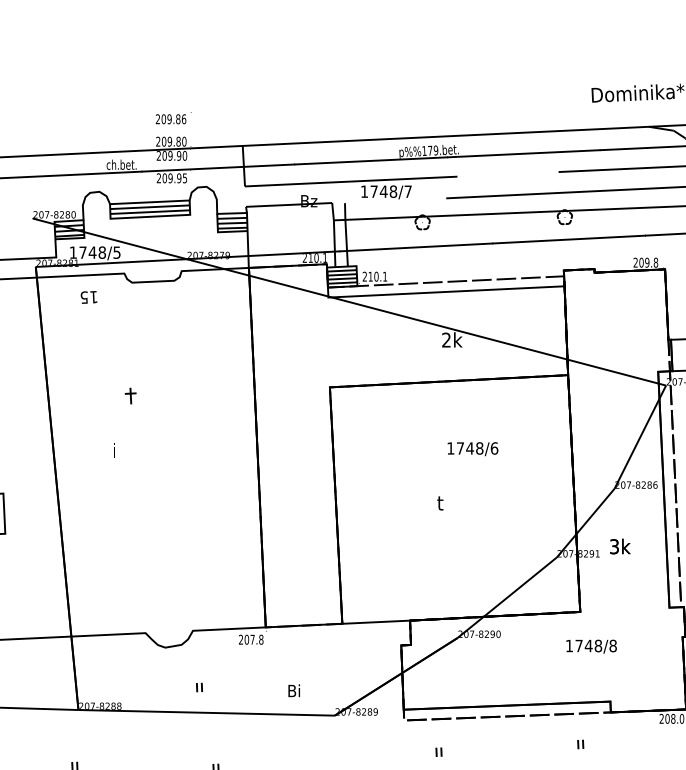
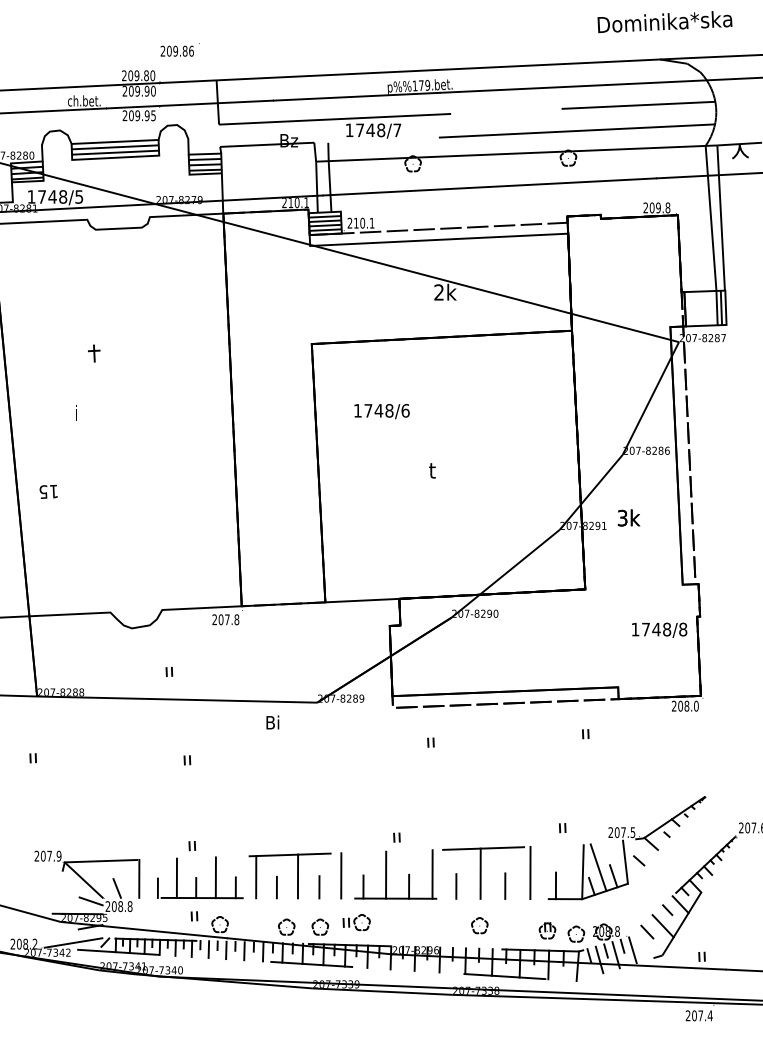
text: (173, 117) -> (179, 49), moved
text: (88, 297) -> (48, 491), moved
text: (472, 449) -> (381, 411), moved
text: (591, 645) -> (659, 629), moved
text: (293, 690) -> (272, 722), moved

